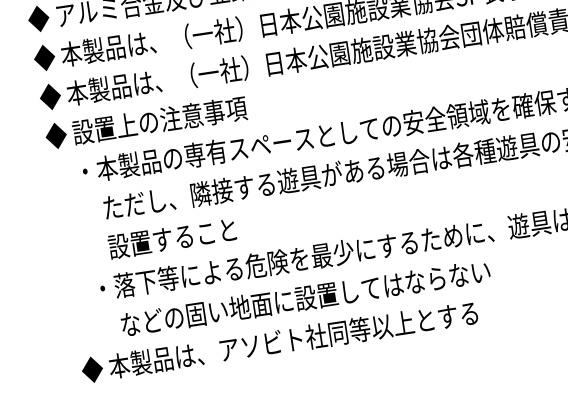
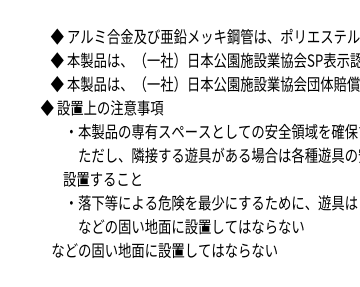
text: (145, 122) -> (101, 107), moved
text: (171, 239) -> (101, 179), moved
text: (278, 342) -> (171, 250), ◆ 本製品は、アソビト社同等以上とする -> などの固い地面に設置してはならない

